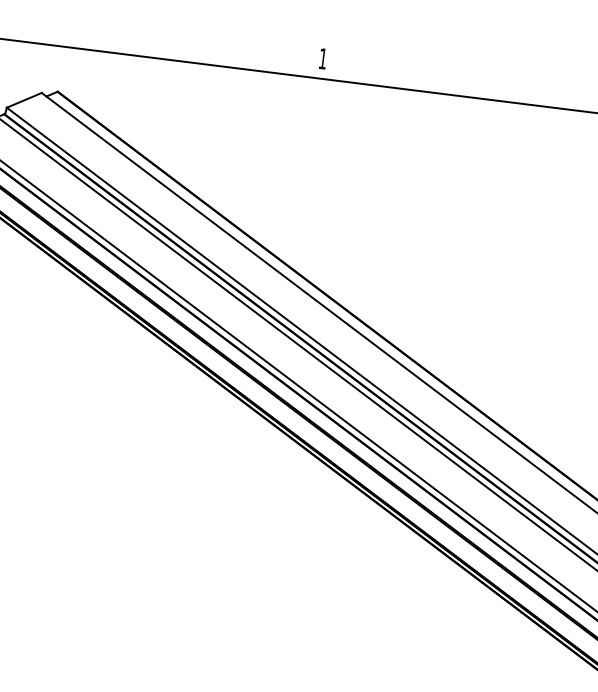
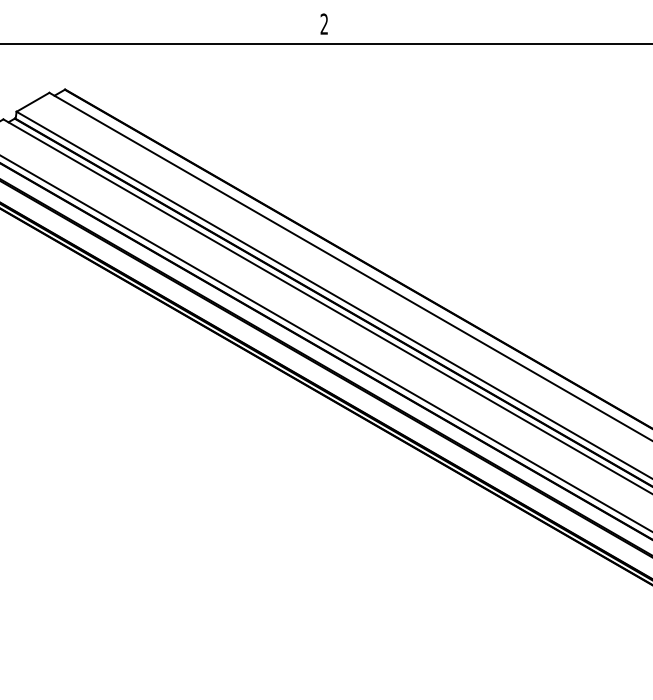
text: (322, 58) -> (323, 23), 1 -> 2

